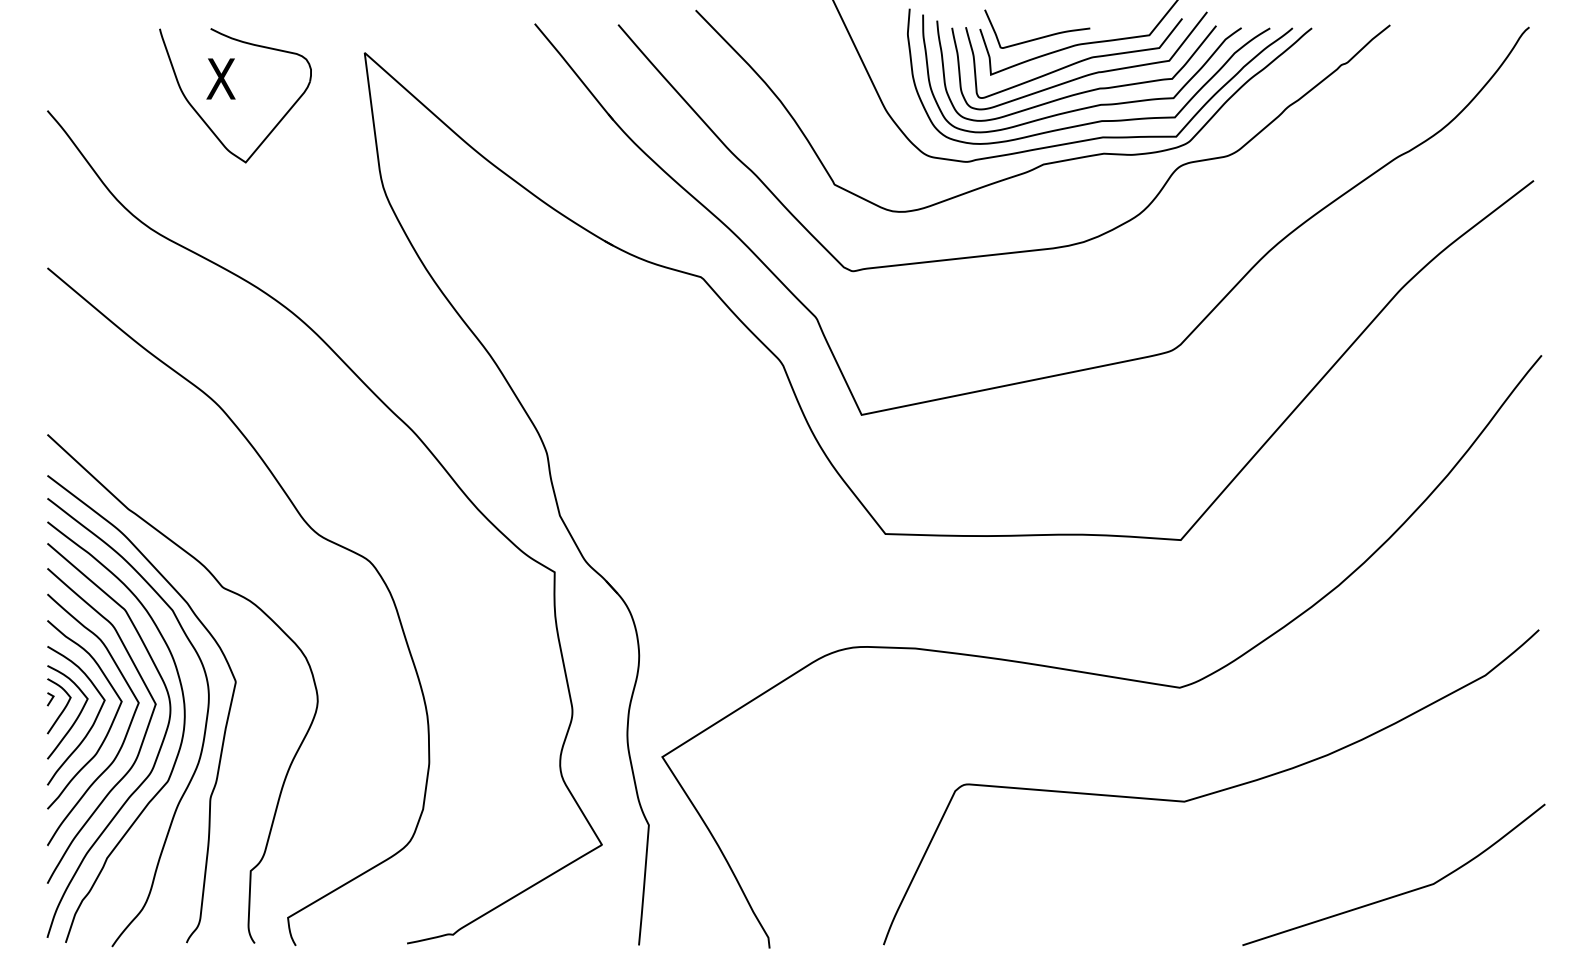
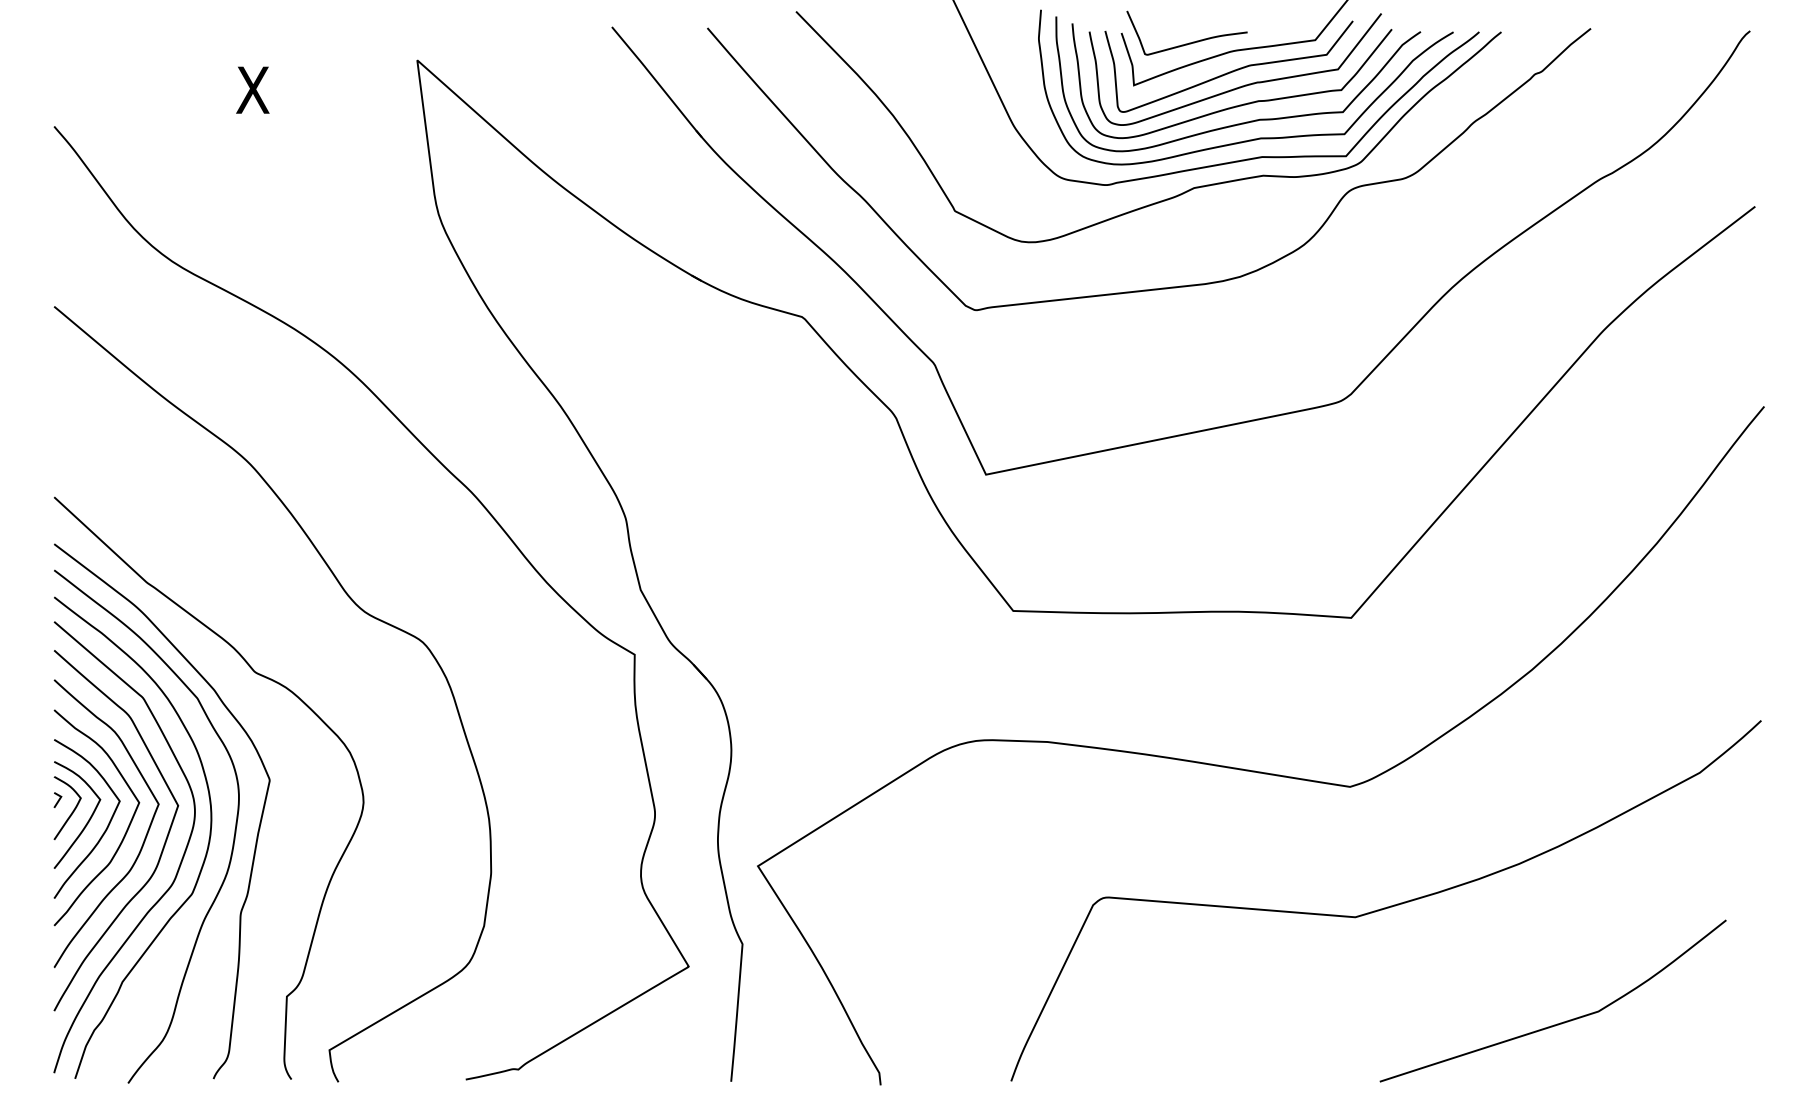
part: (206, 122) -> (236, 140), removed
curve: (1400, 893) -> (1560, 1022), moved

